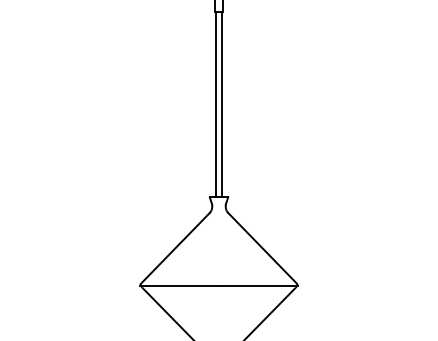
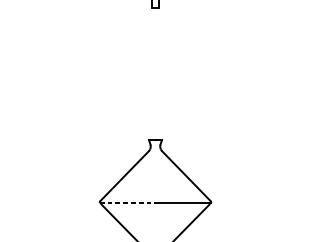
line: (216, 104) -> (153, 74), removed
line: (221, 104) -> (157, 74), removed
line: (180, 286) -> (128, 203), solid -> dashed

